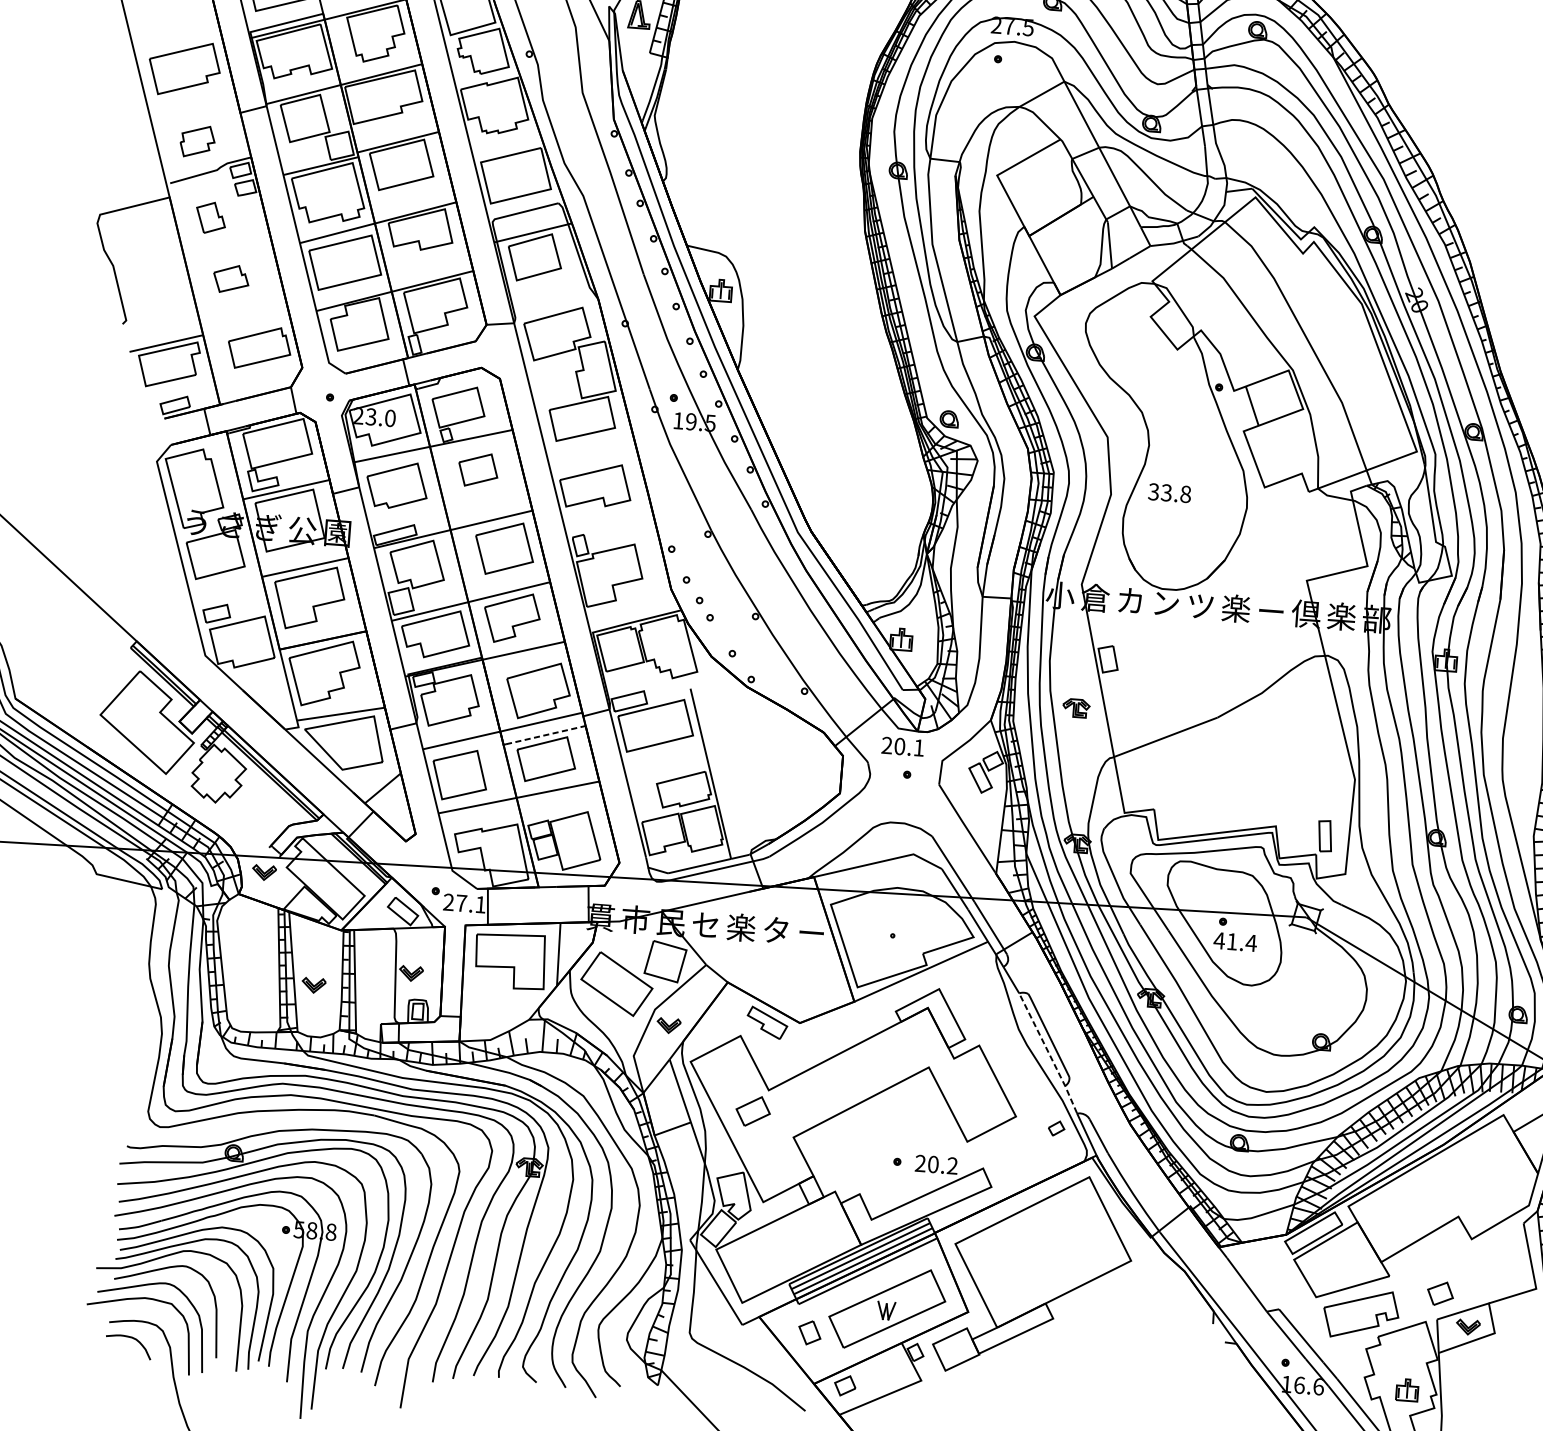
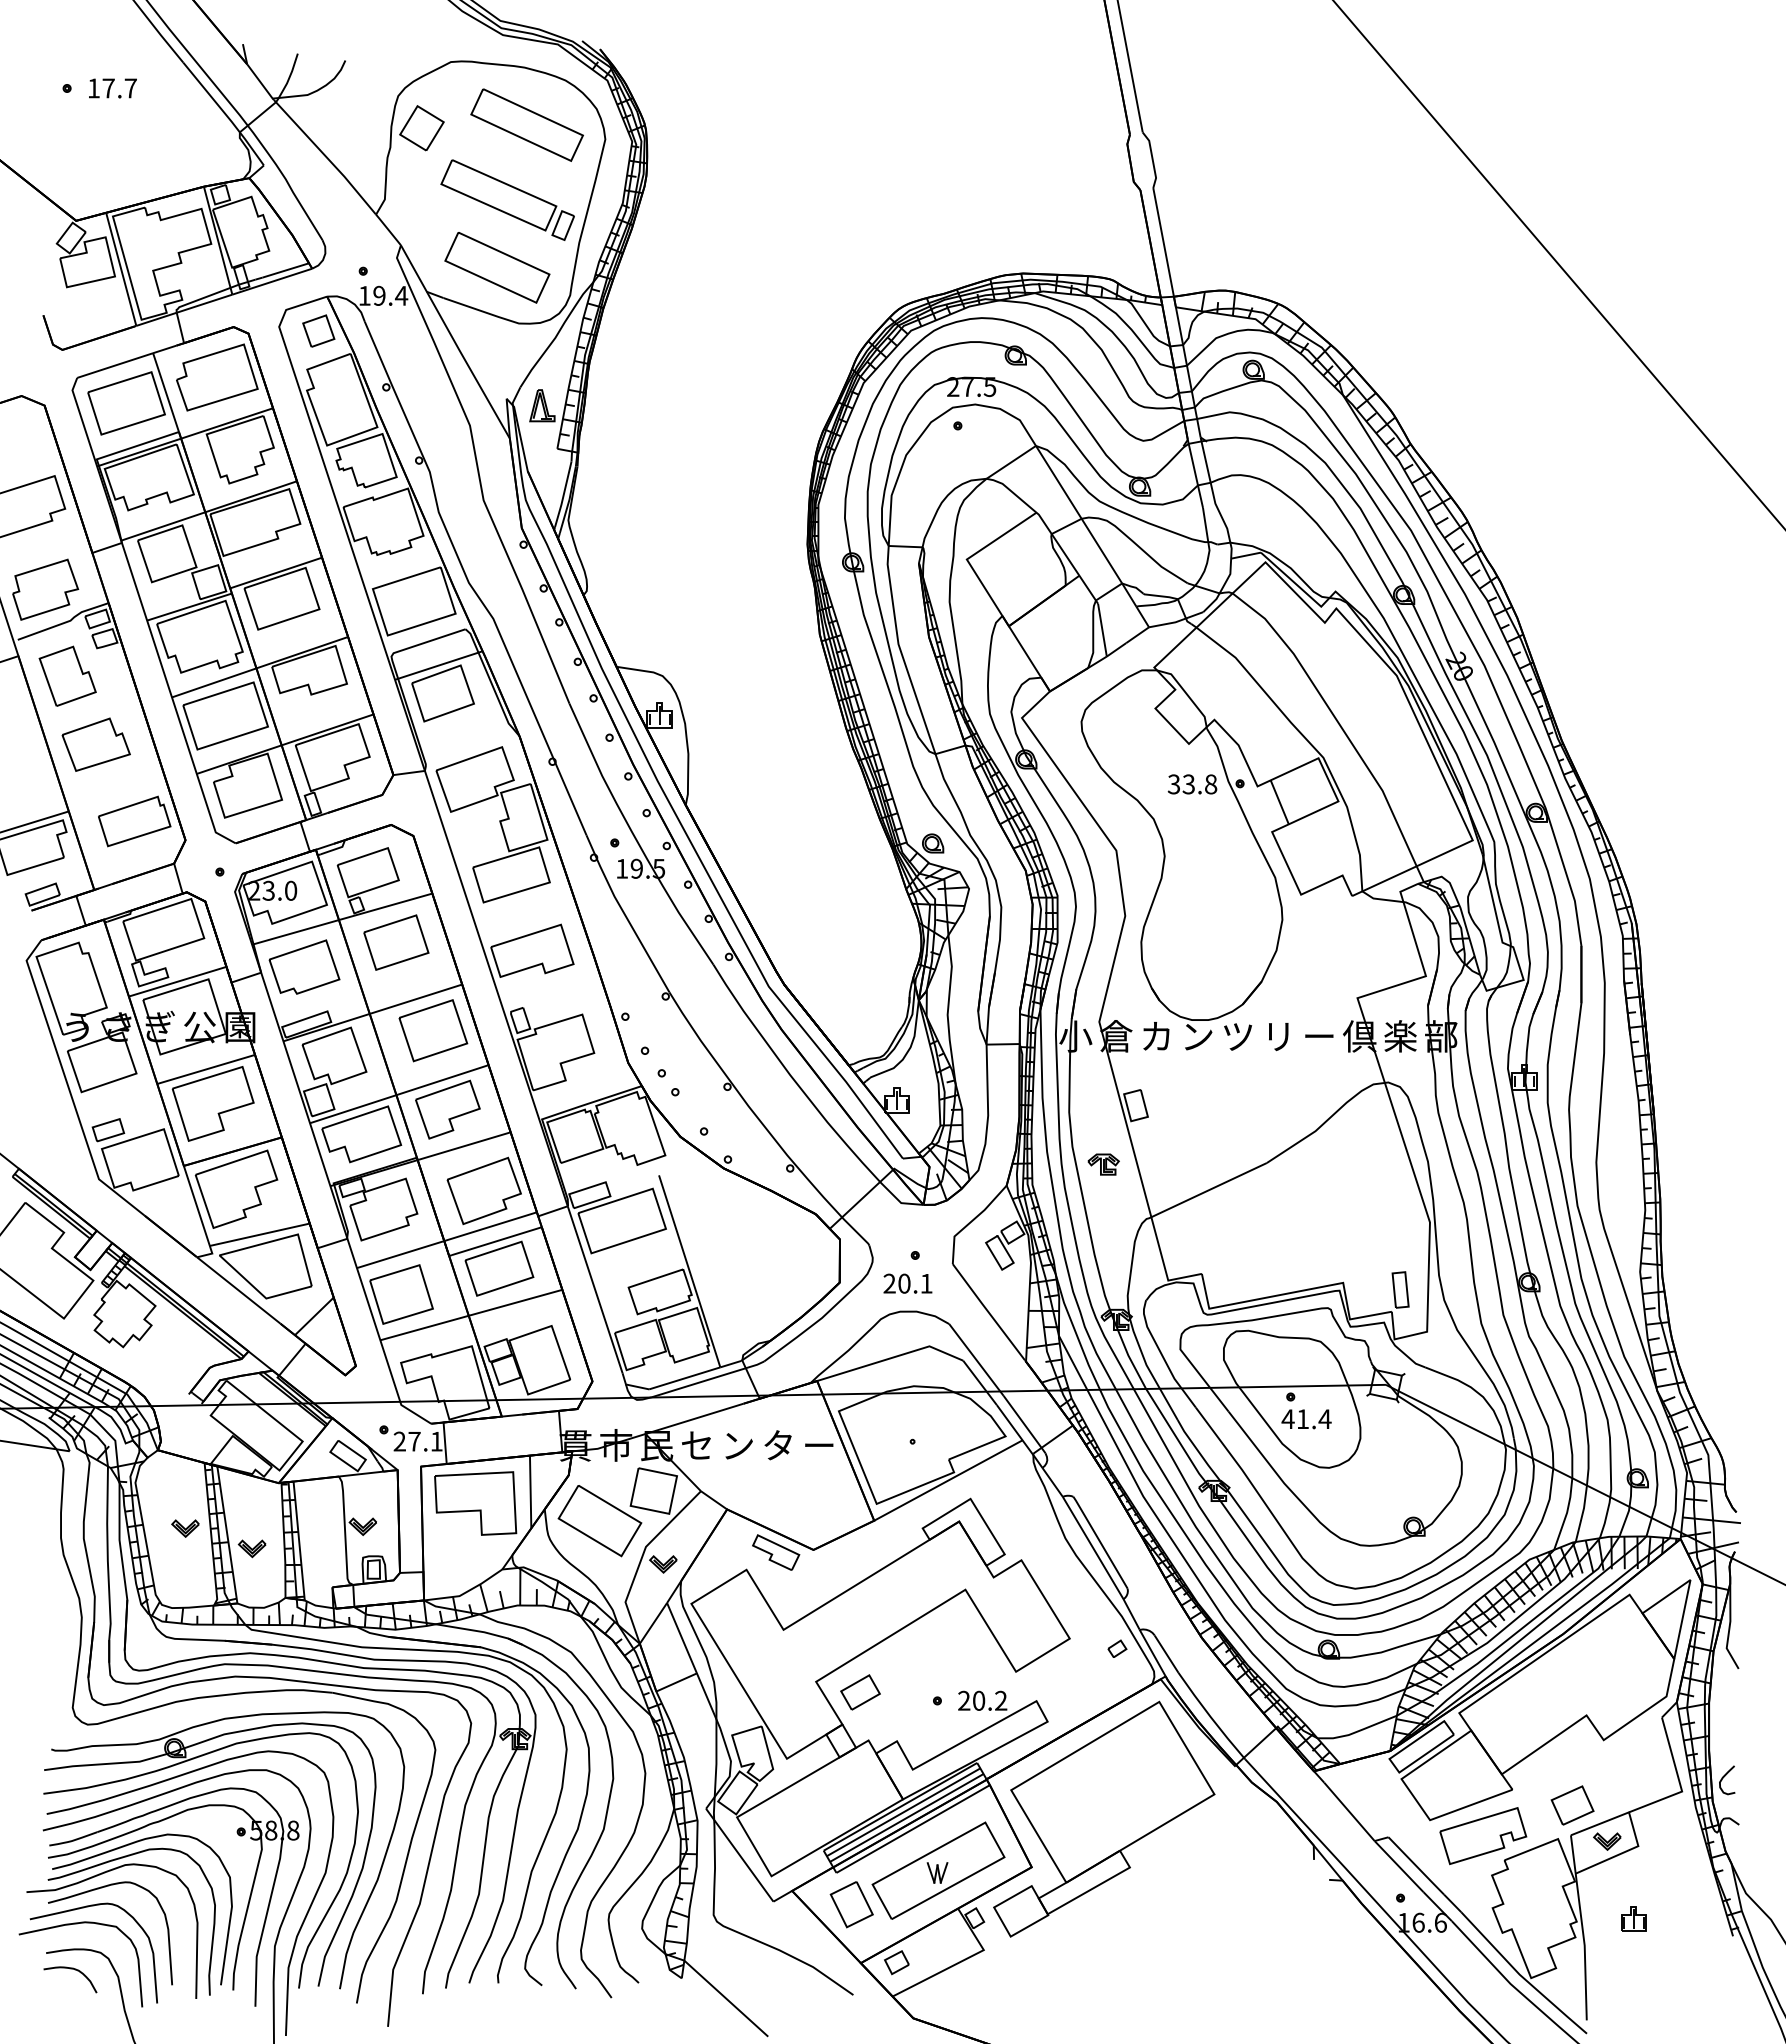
part: (197, 141) -> (45, 589), size x1.67
part: (210, 217) -> (67, 675), size x1.67
part: (230, 278) -> (95, 744), size x1.67
part: (478, 469) -> (396, 942), size x1.43
text: (1169, 493) -> (1192, 784), moved
text: (1235, 608) -> (1278, 1036), 楽 -> リ
line: (546, 735) -> (497, 1241), dashed -> solid
text: (902, 746) -> (907, 1283), moved
part: (264, 872) -> (185, 1528), moved
text: (740, 927) -> (737, 1445), 楽 -> ン
line: (1049, 1053) -> (1102, 1563), dashed -> solid
part: (753, 1111) -> (860, 1692), moved
part: (1440, 1293) -> (1572, 1805), size x1.43
part: (809, 1332) -> (851, 1904), size x1.67
part: (1407, 1389) -> (1633, 1918), moved

